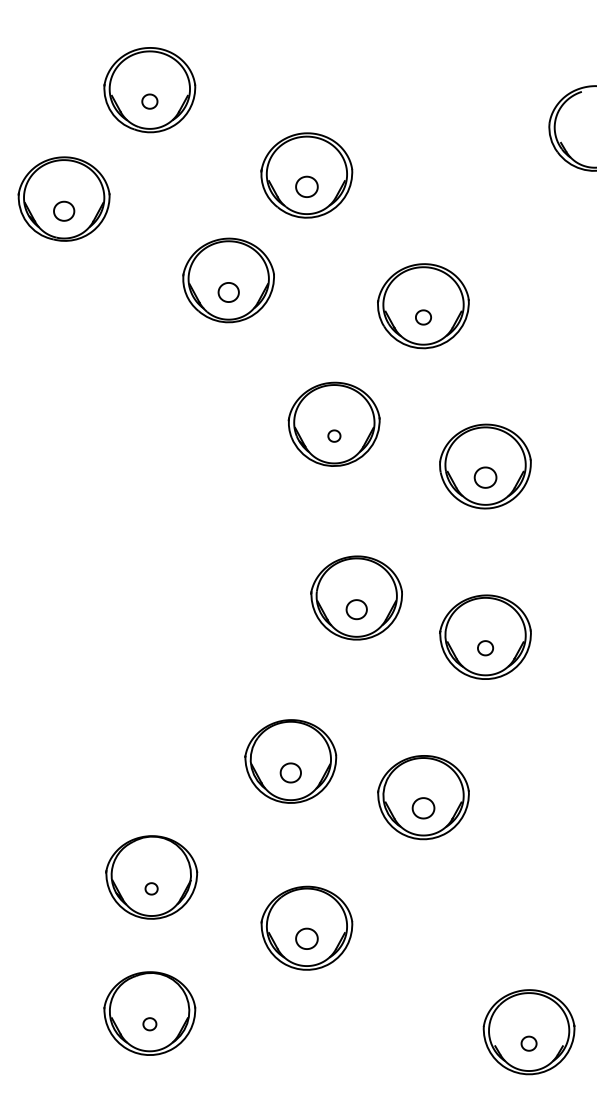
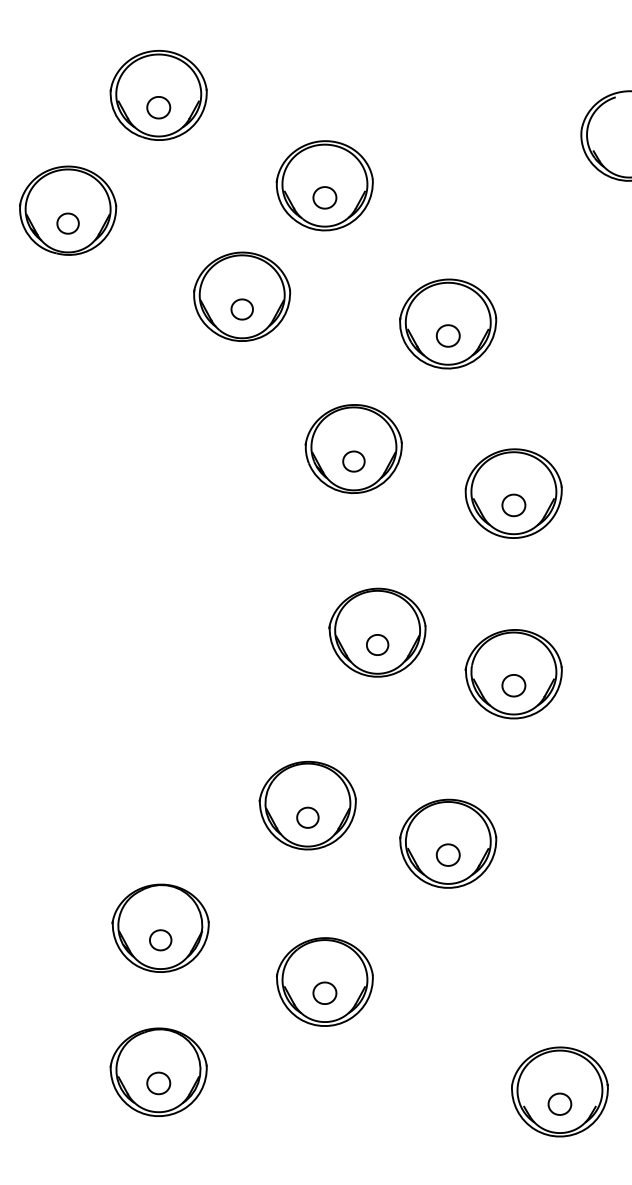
part: (149, 101) -> (158, 107), size x1.43
part: (423, 317) -> (448, 335), size x1.43
part: (334, 435) -> (354, 460), size x1.67
part: (485, 648) -> (513, 686), size x1.43
part: (151, 888) -> (160, 939), size x1.67
part: (149, 1024) -> (158, 1083), size x1.67
part: (528, 1043) -> (559, 1103), size x1.43

